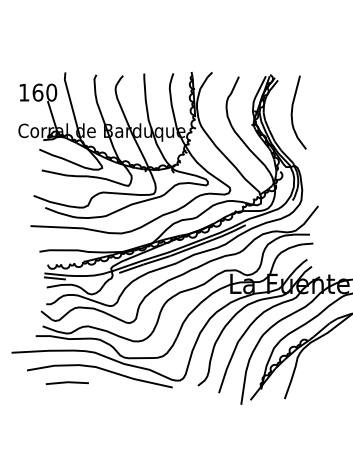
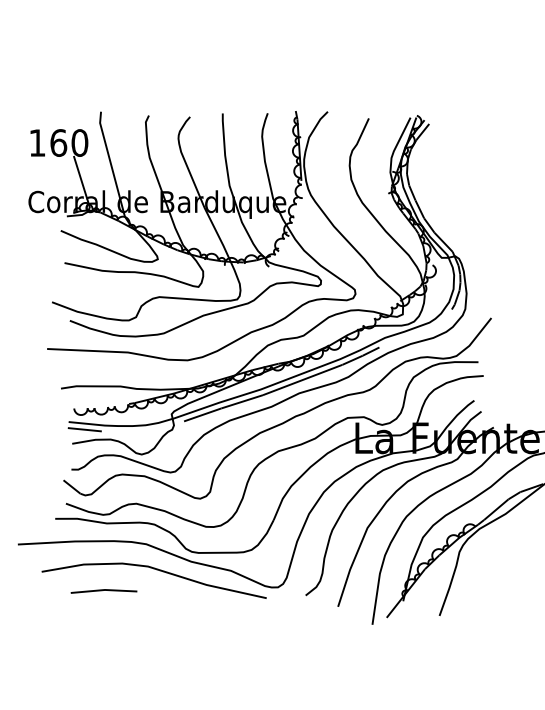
curve: (292, 112) -> (451, 173), removed

